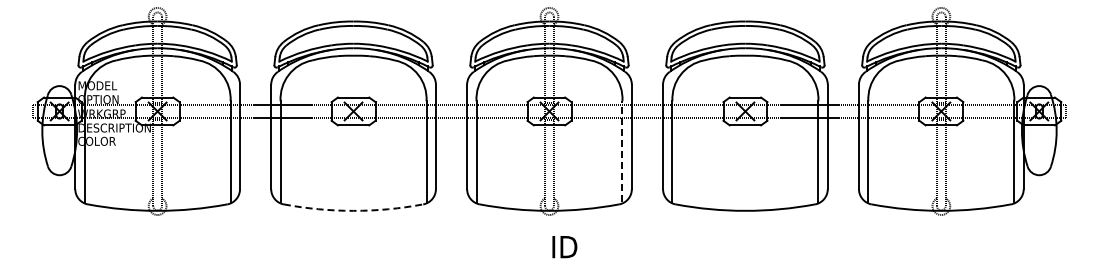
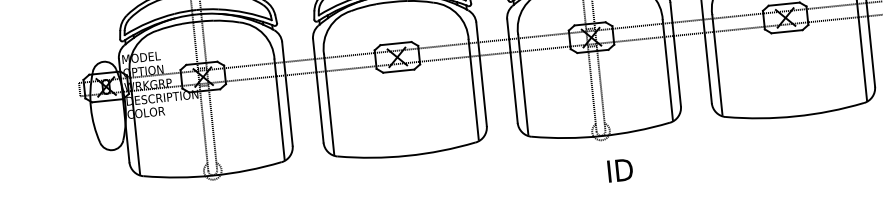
line: (622, 151) -> (667, 69), dashed -> solid
arc: (353, 210) -> (407, 155), dashed -> solid

